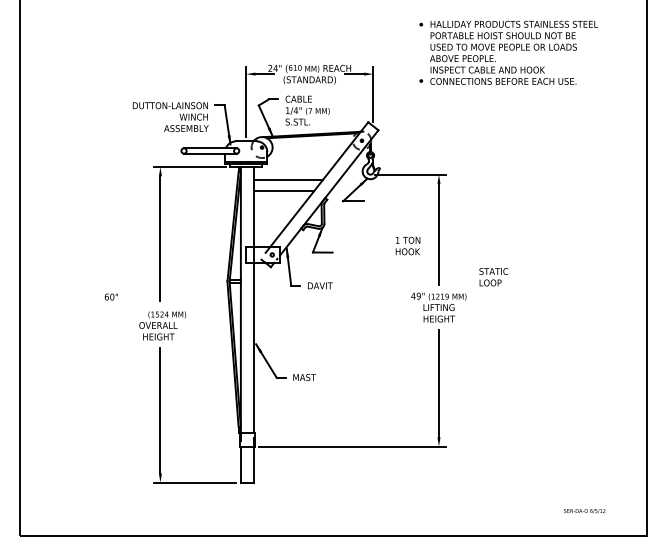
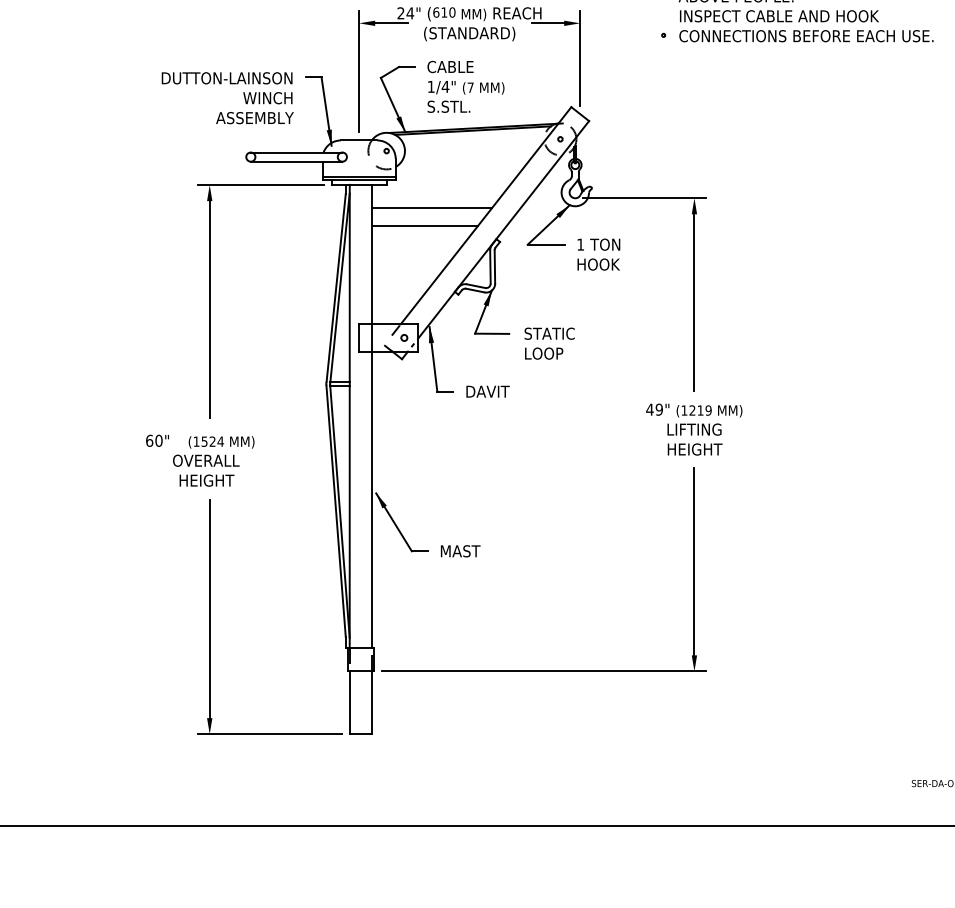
text: (407, 245) -> (597, 253), moved
text: (493, 277) -> (549, 344), moved
text: (110, 296) -> (155, 439), moved

